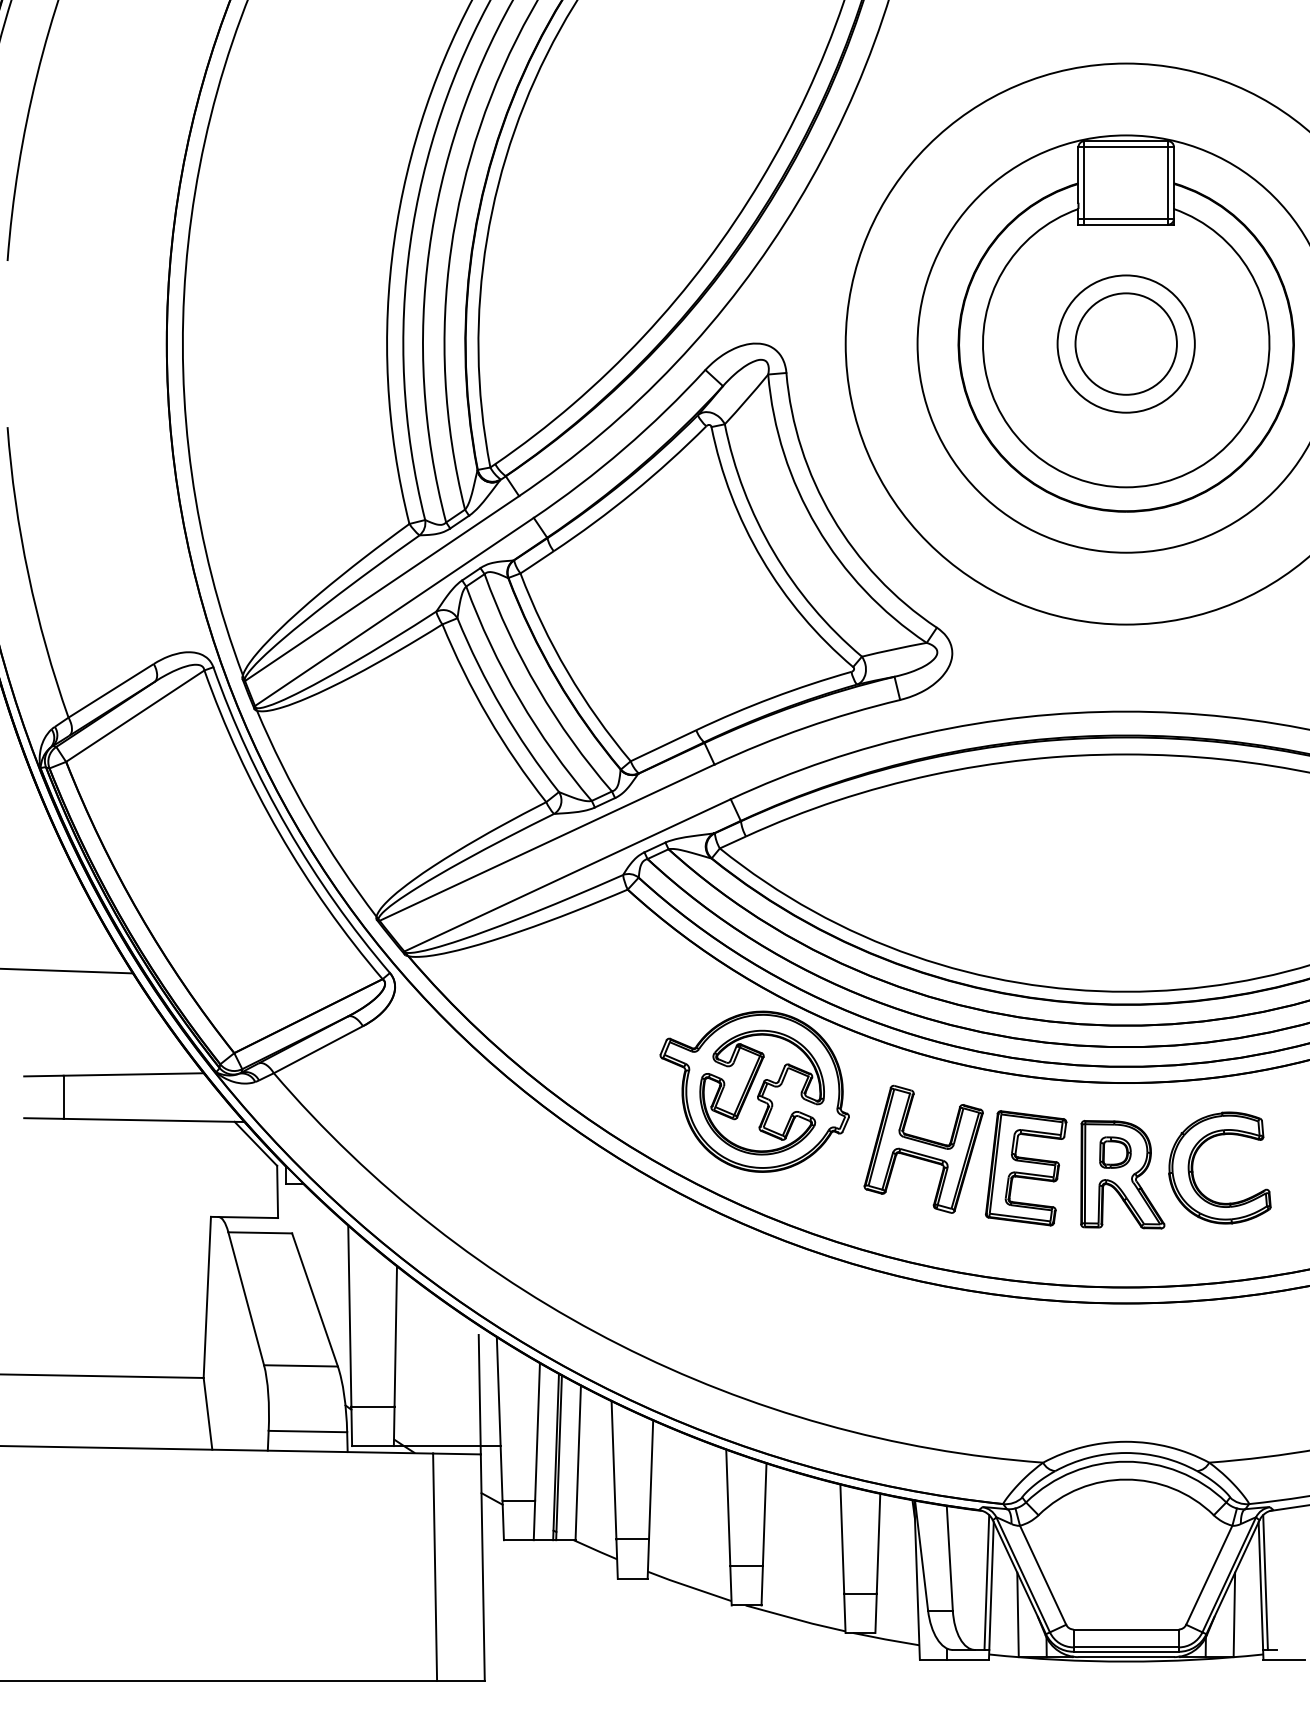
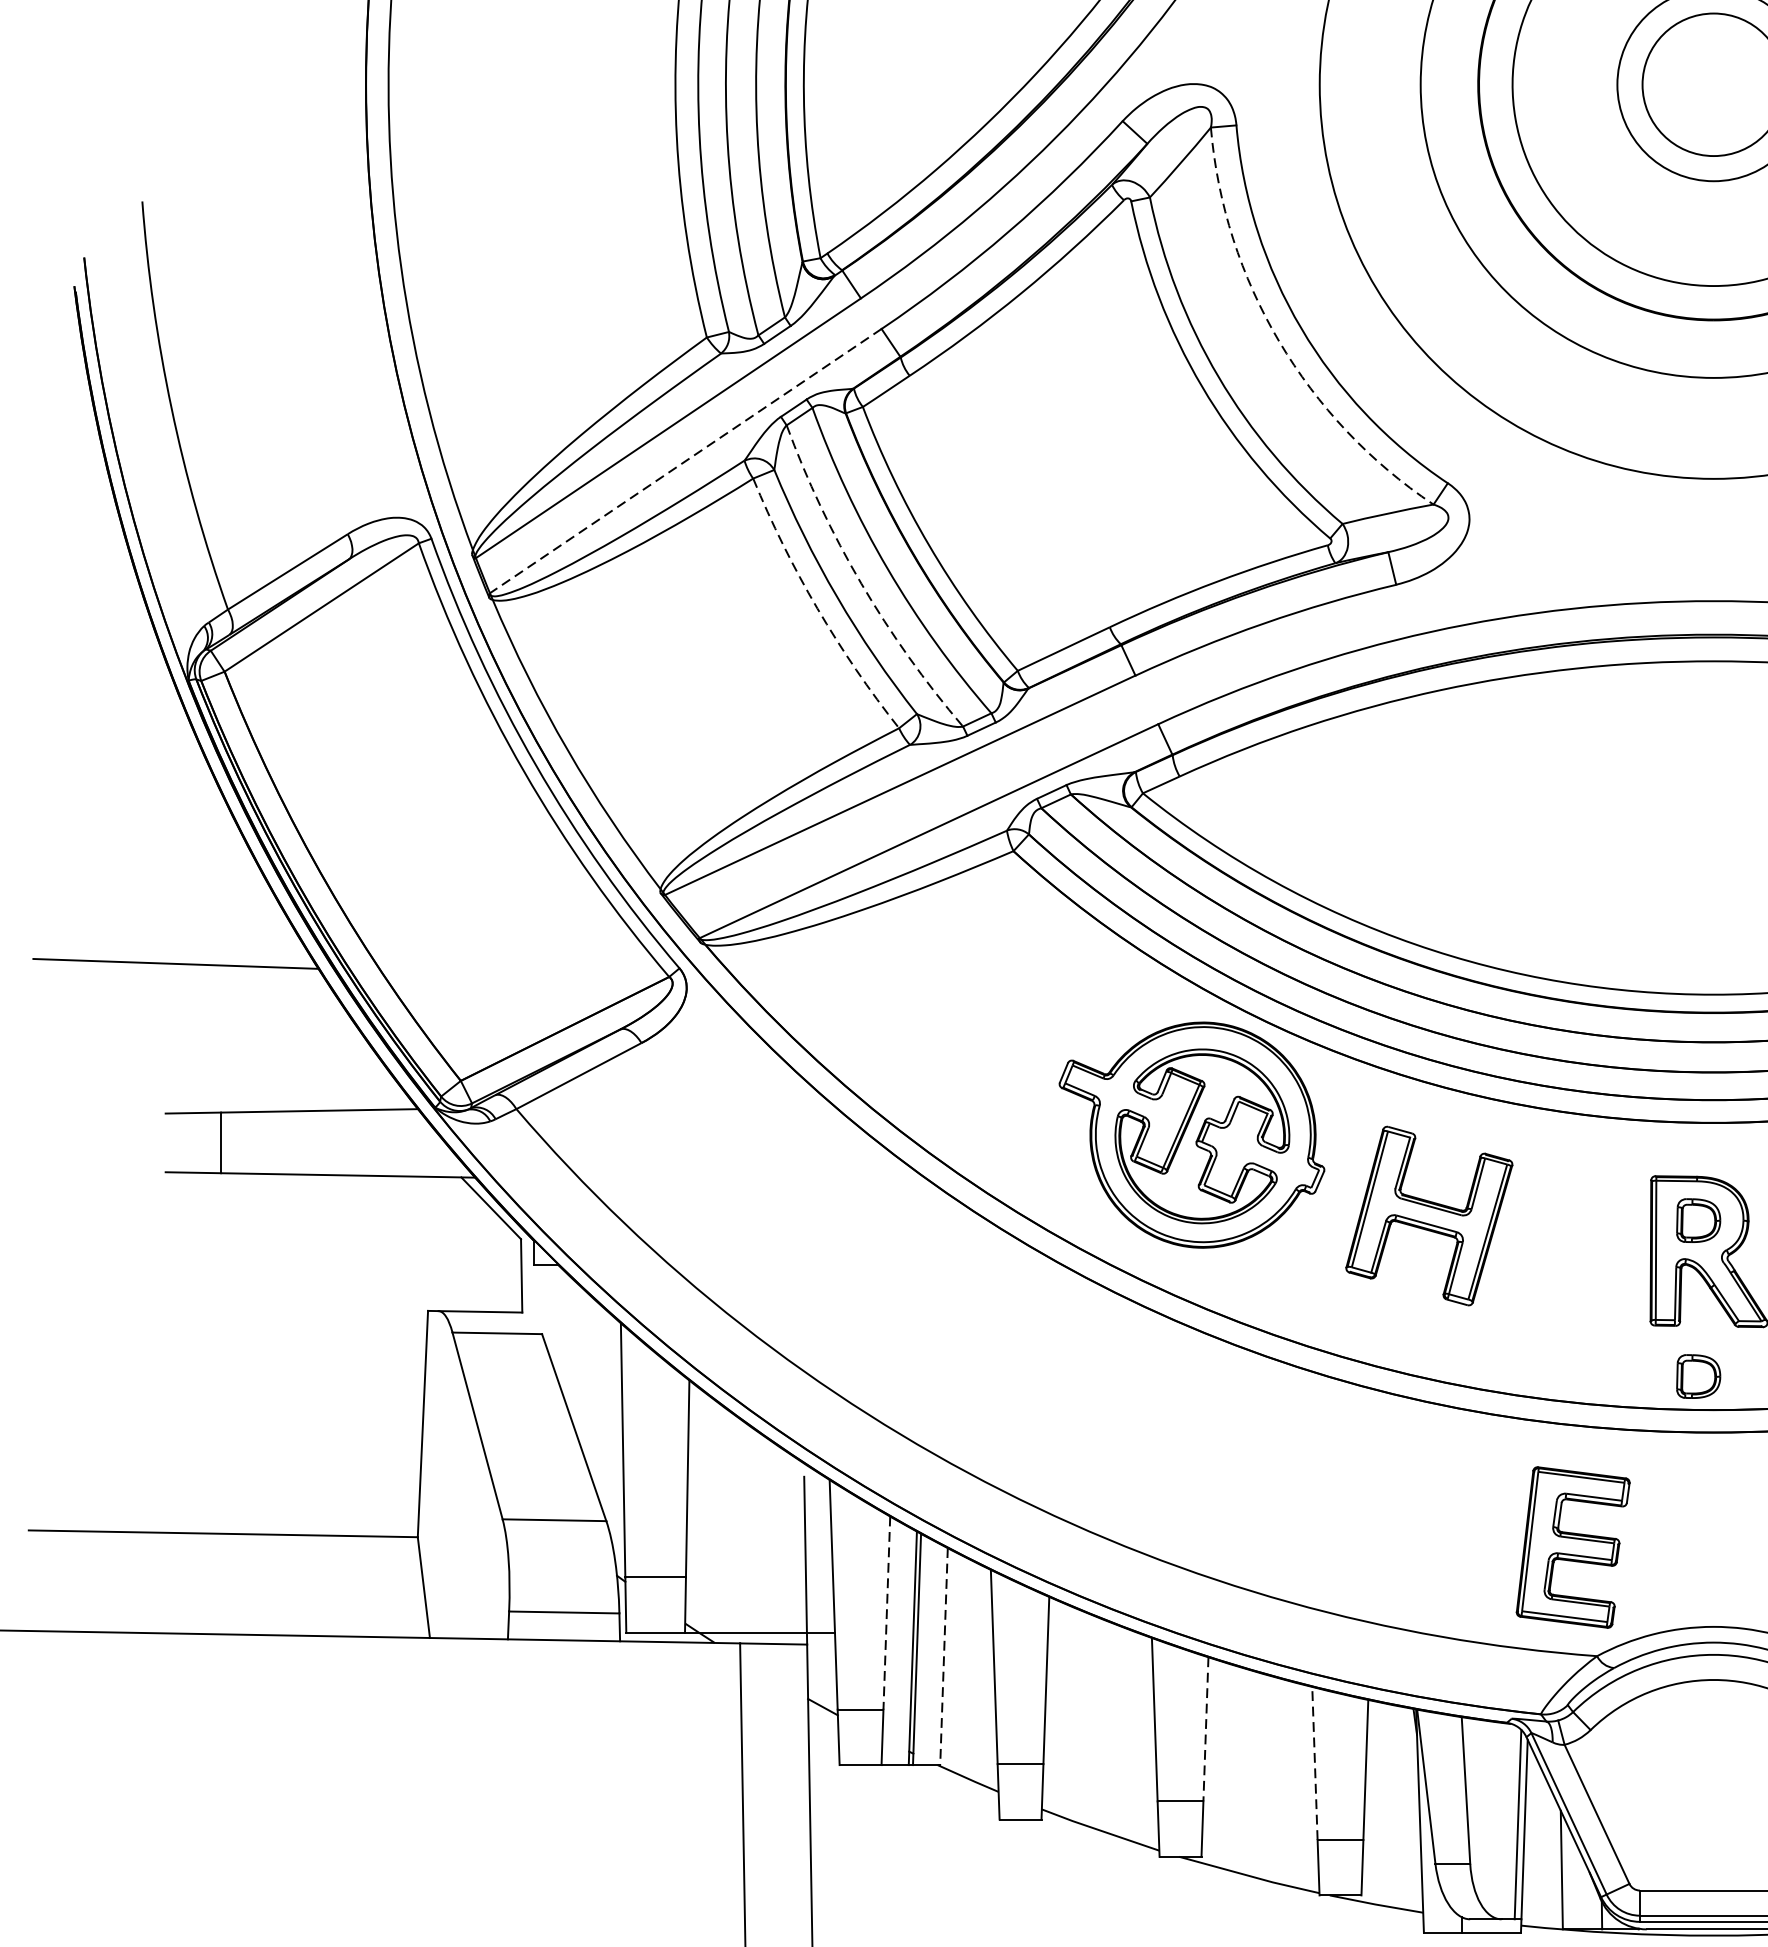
arc: (816, 526) -> (1278, 341), solid -> dashed
line: (394, 611) -> (685, 460), solid -> dashed
arc: (519, 699) -> (861, 584), solid -> dashed
arc: (488, 716) -> (817, 607), solid -> dashed
part: (1026, 1168) -> (1573, 1547), moved
part: (1115, 1263) -> (1698, 1376), added
line: (537, 1432) -> (886, 1613), solid -> dashed
line: (578, 1463) -> (944, 1657), solid -> dashed
line: (764, 1515) -> (1205, 1730), solid -> dashed
line: (842, 1538) -> (1315, 1762), solid -> dashed

